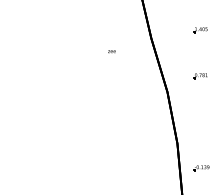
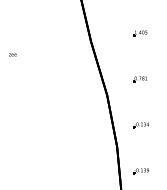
text: (111, 51) -> (12, 54), moved
part: (201, 122) -> (141, 125), added

